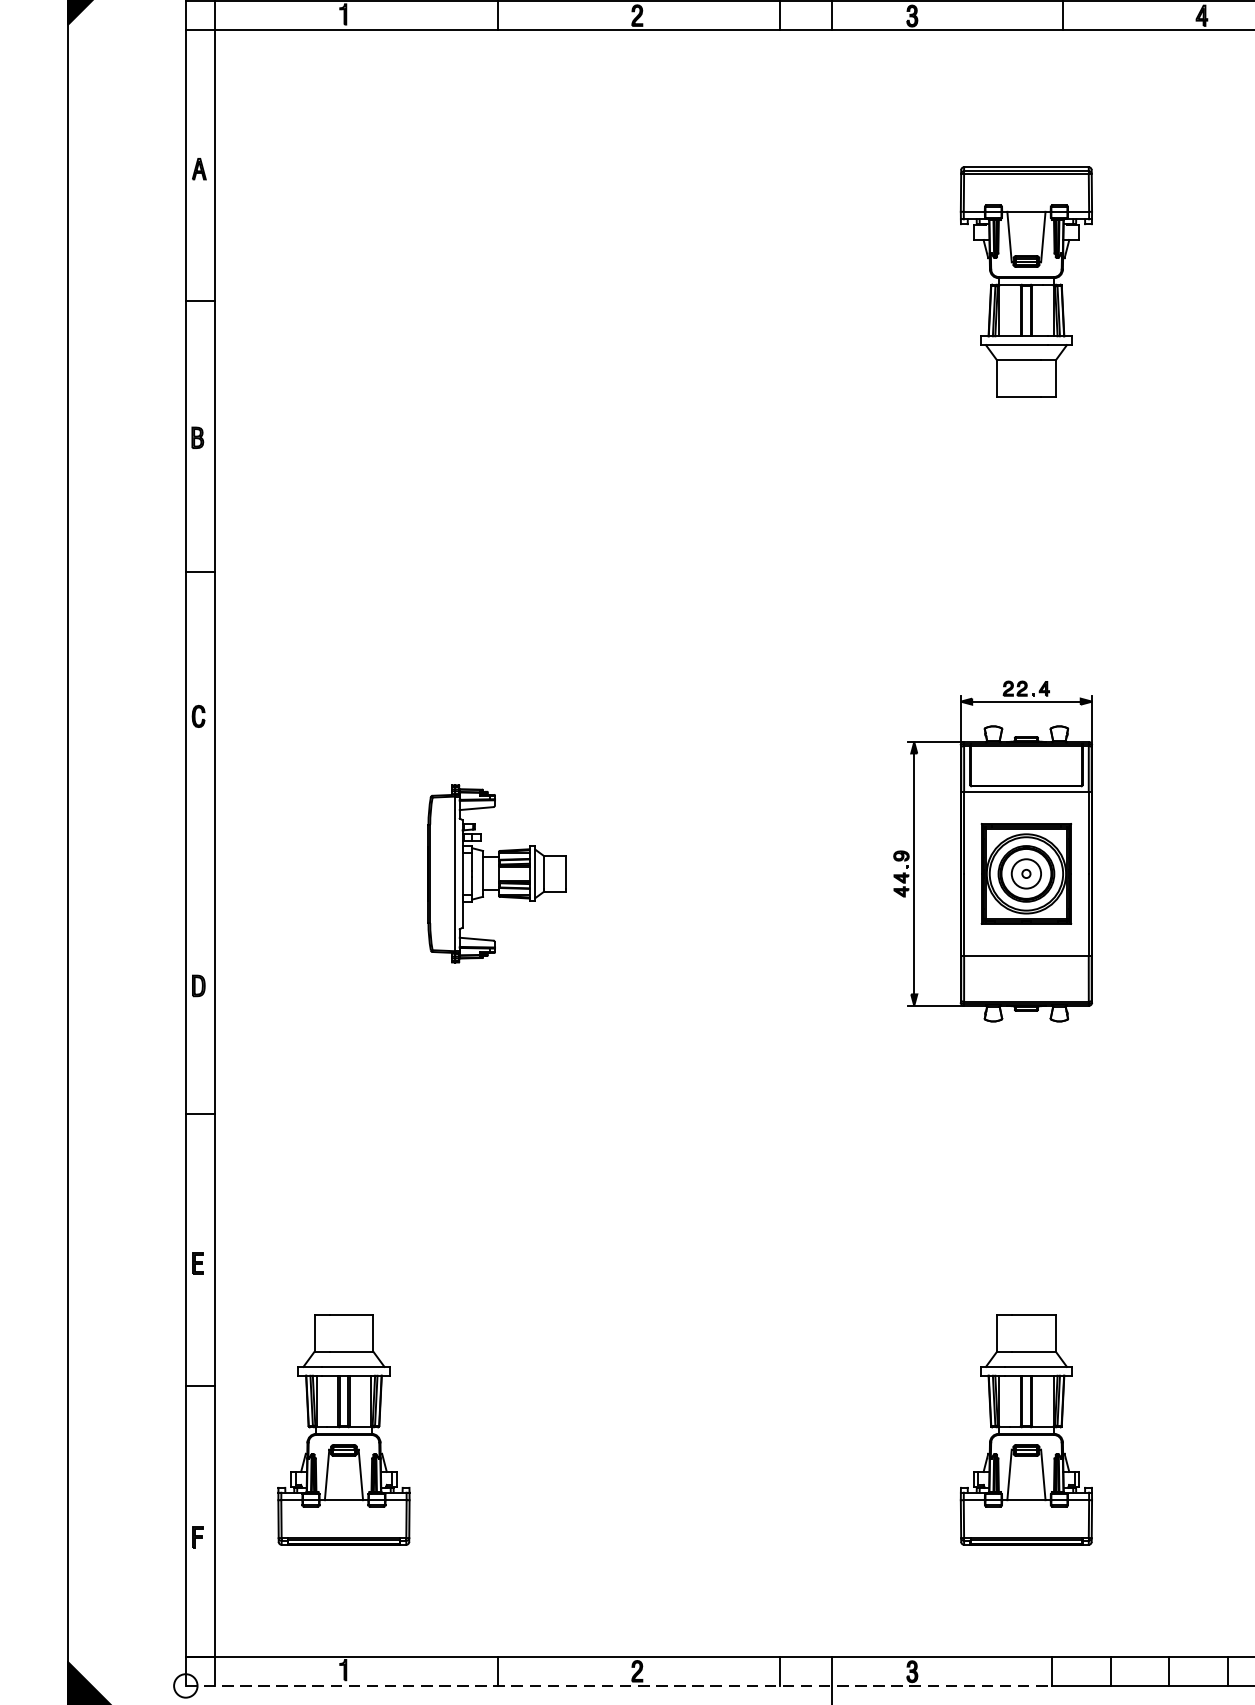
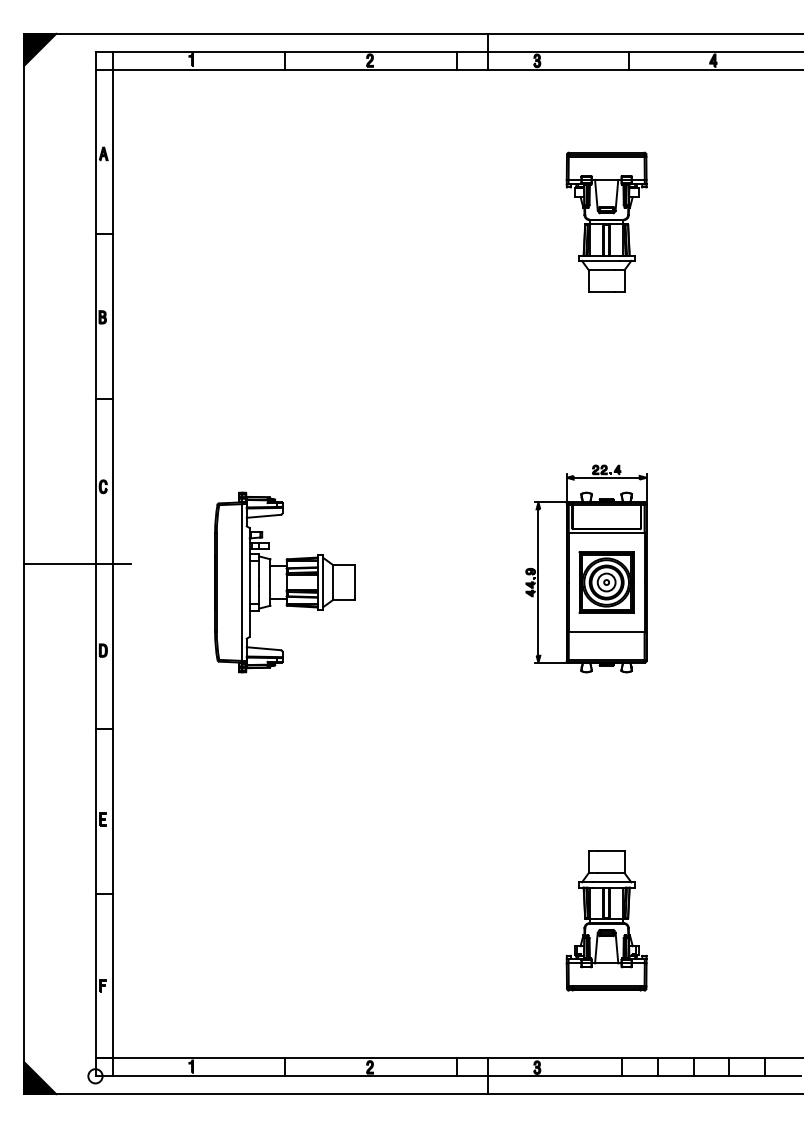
line: (156, 844) -> (77, 564), added
part: (496, 873) -> (284, 582), size x1.67
part: (343, 1429) -> (191, 920), removed
line: (619, 1686) -> (359, 1076), dashed -> solid

